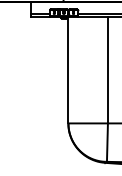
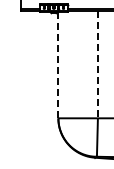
line: (68, 69) -> (58, 64), solid -> dashed
line: (107, 70) -> (97, 65), solid -> dashed

